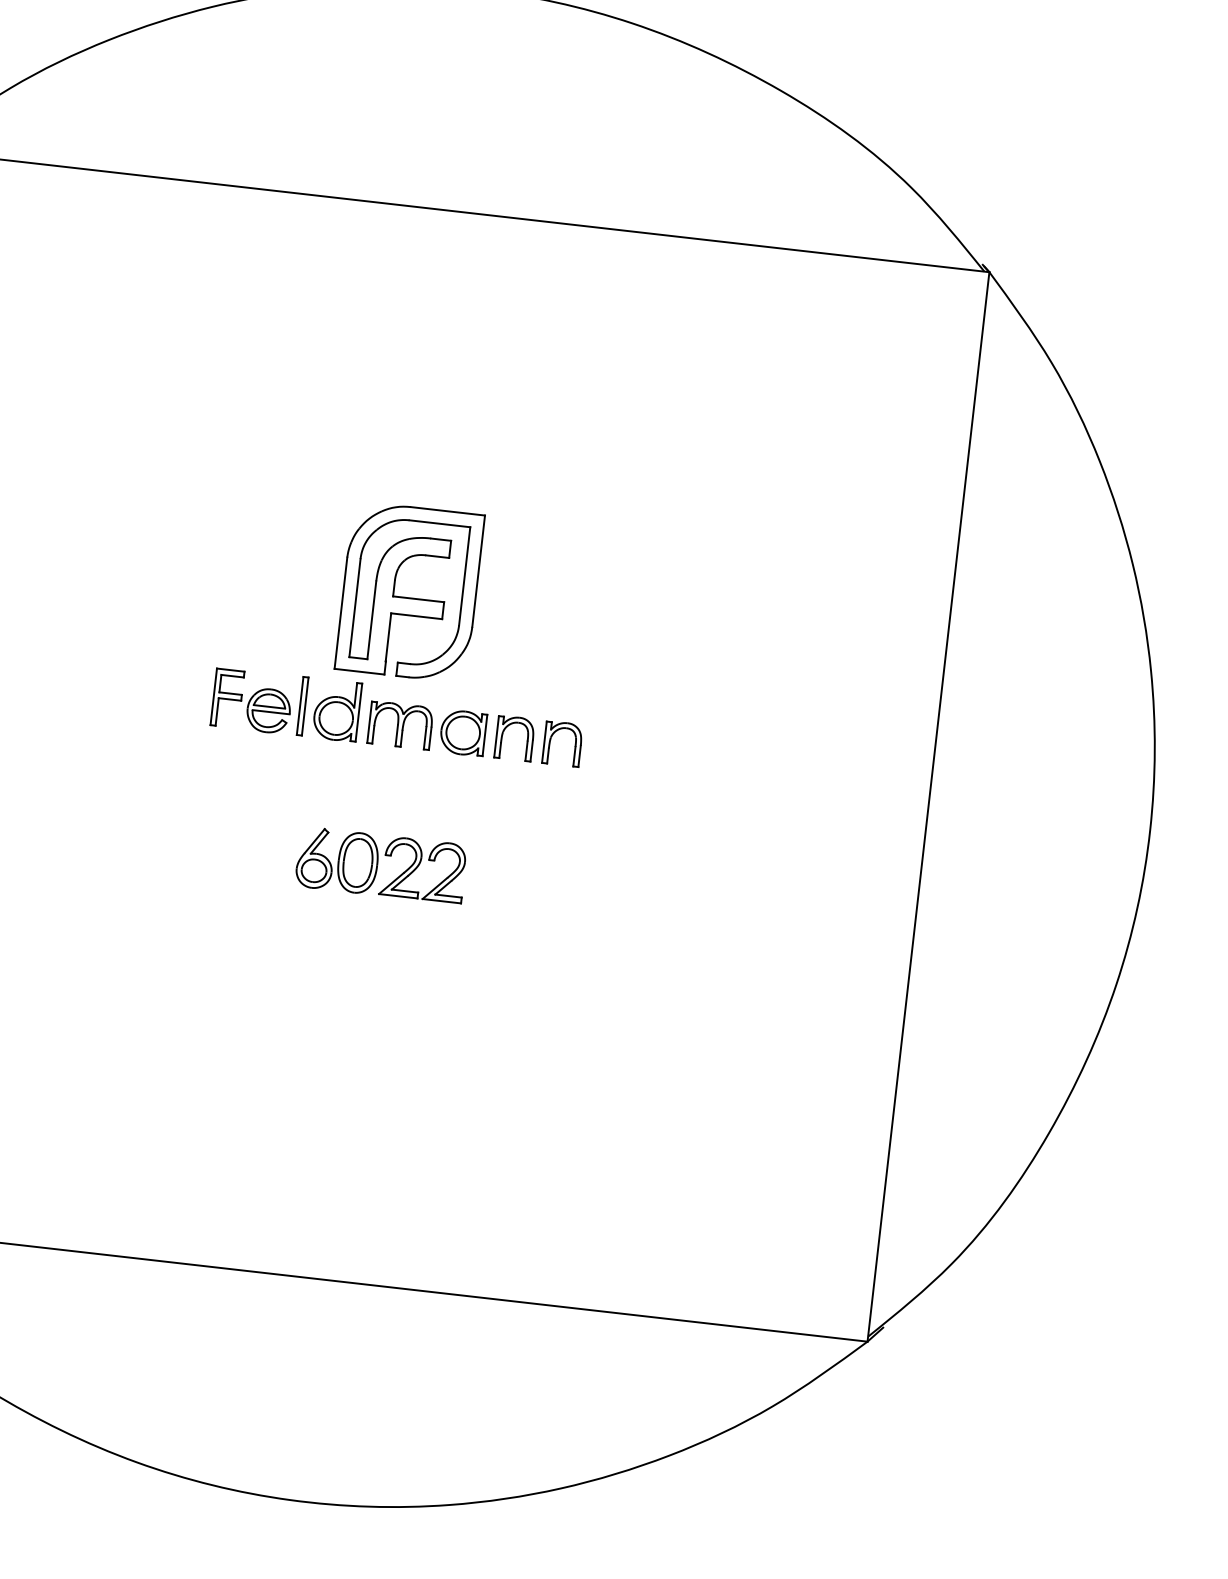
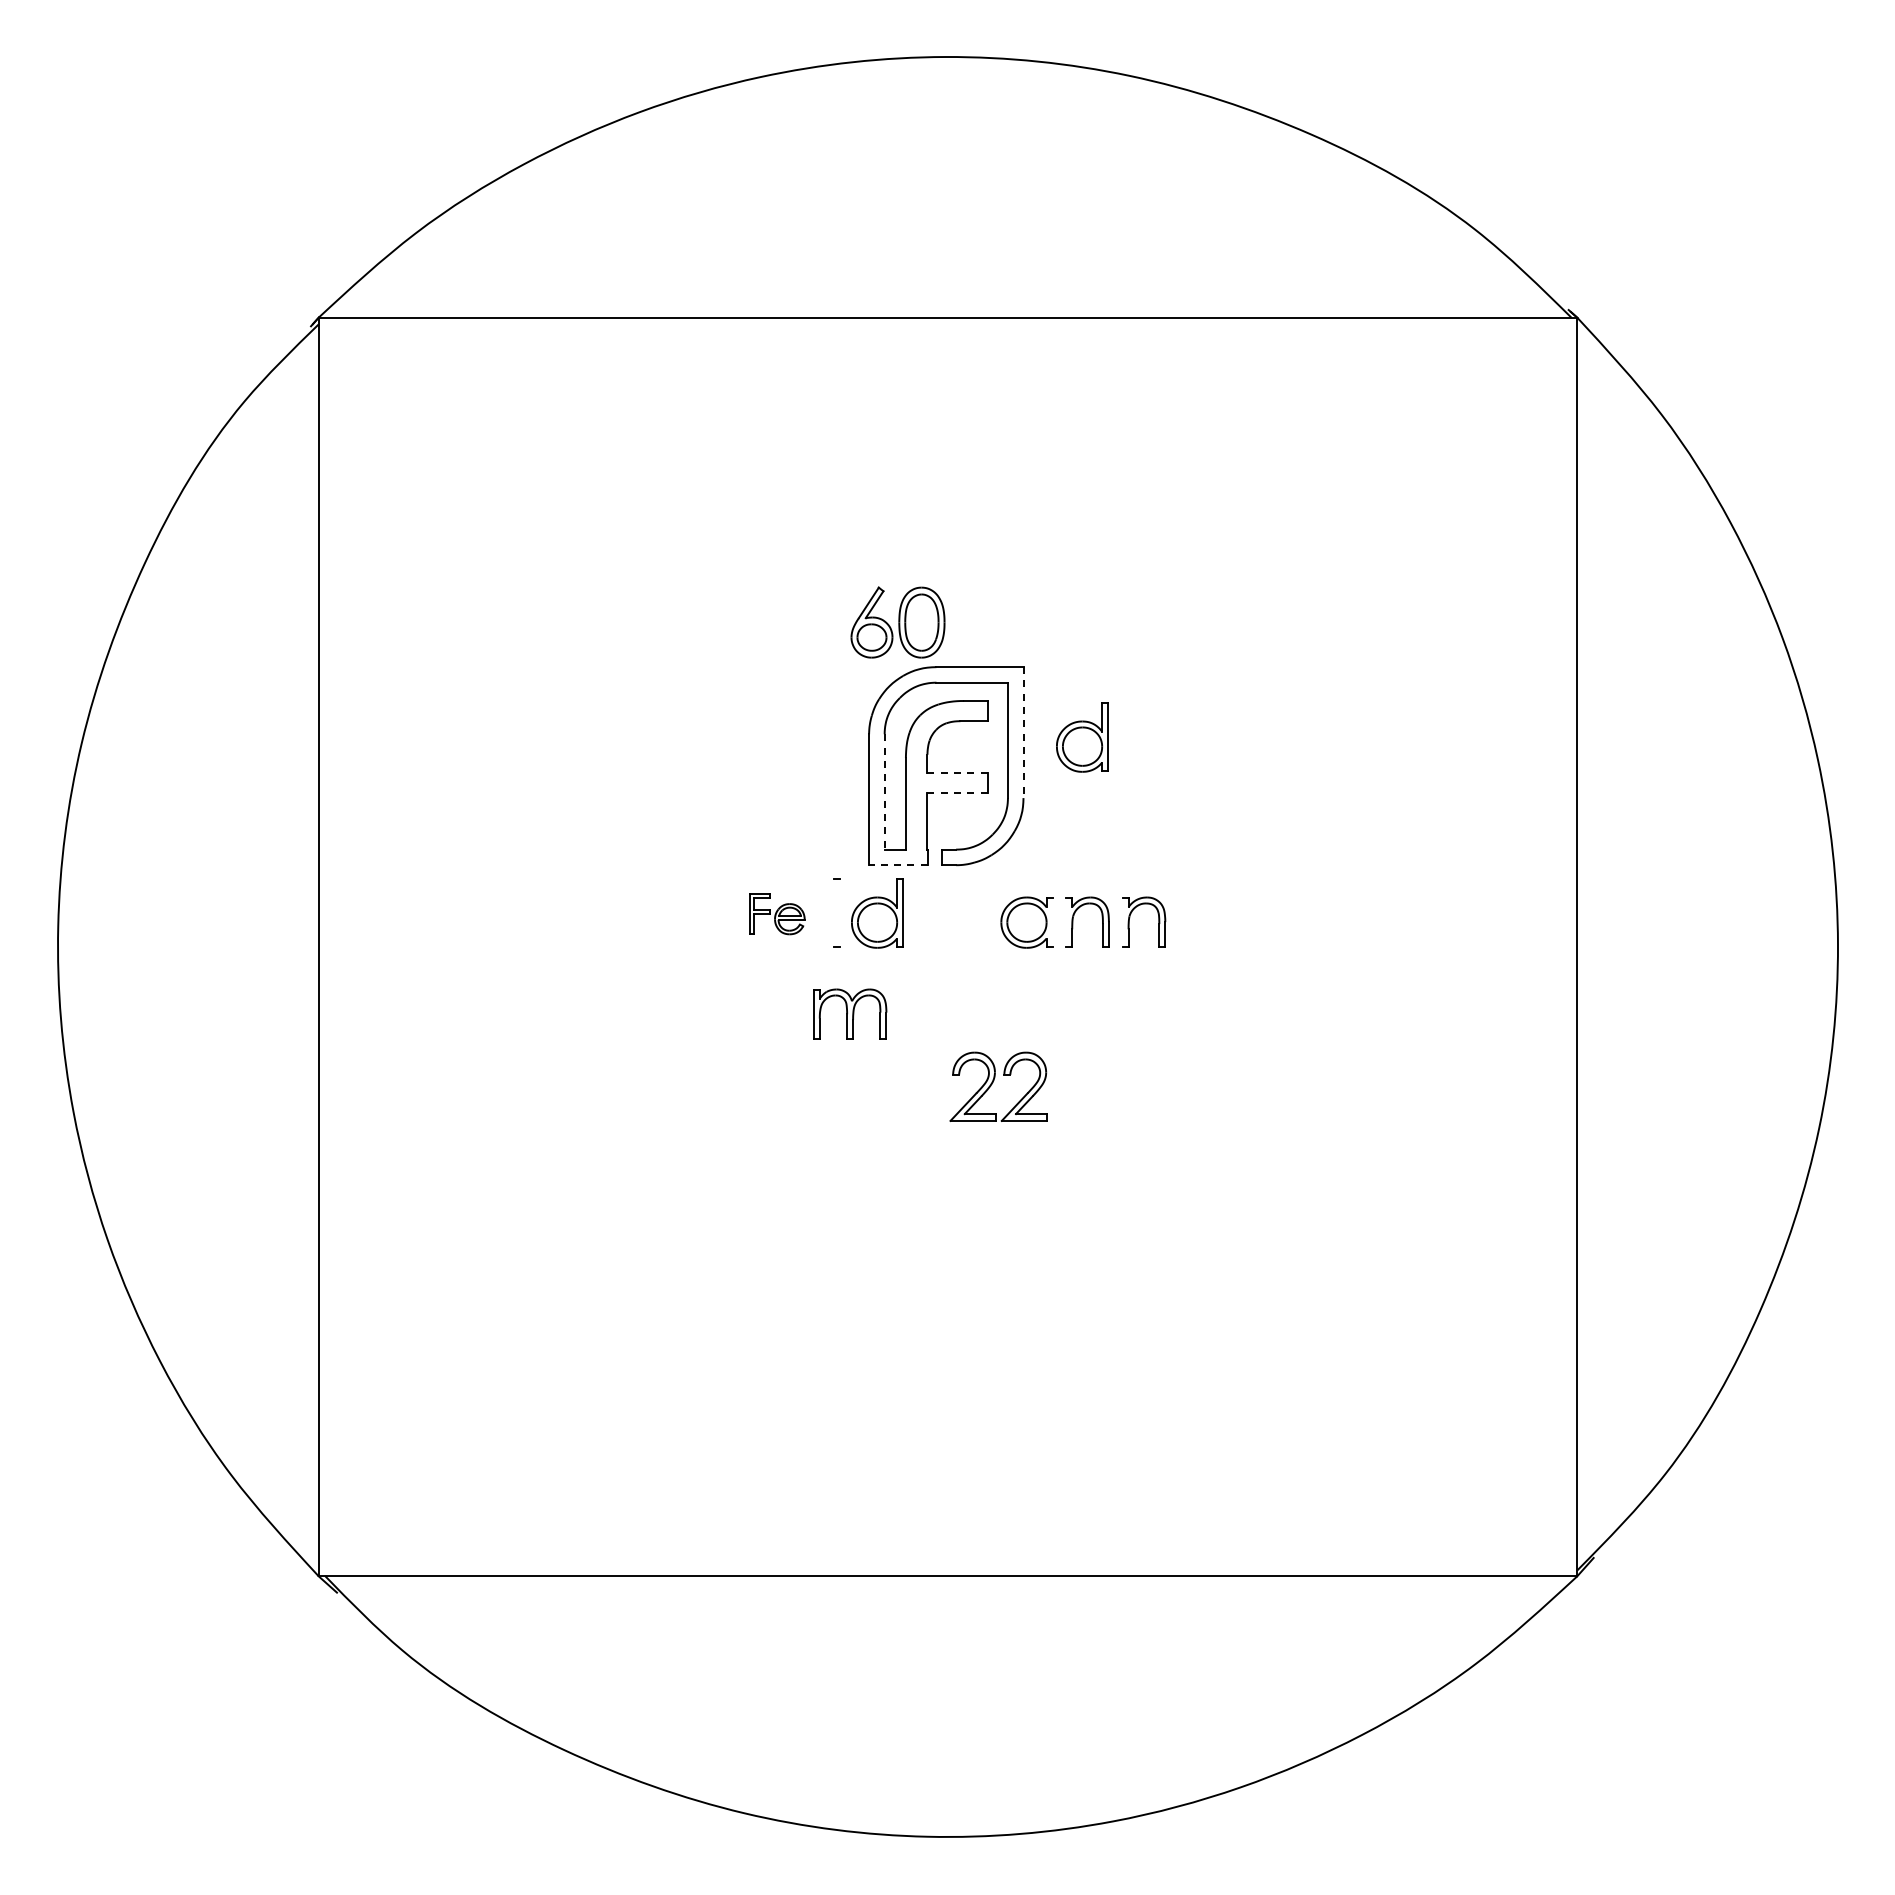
line: (478, 571) -> (1023, 733), solid -> dashed
part: (528, 581) -> (1082, 737), added
line: (418, 599) -> (957, 773), solid -> dashed
line: (354, 607) -> (884, 791), solid -> dashed
line: (416, 616) -> (957, 793), solid -> dashed
line: (358, 671) -> (897, 865), solid -> dashed
part: (252, 701) -> (777, 913), size x0.6
line: (299, 705) -> (833, 912), removed
line: (304, 706) -> (839, 912), removed
part: (400, 724) -> (850, 1013), moved
line: (484, 735) -> (1052, 922), removed
line: (496, 736) -> (1066, 922), removed
line: (544, 742) -> (1122, 922), removed
part: (337, 860) -> (897, 622), moved

